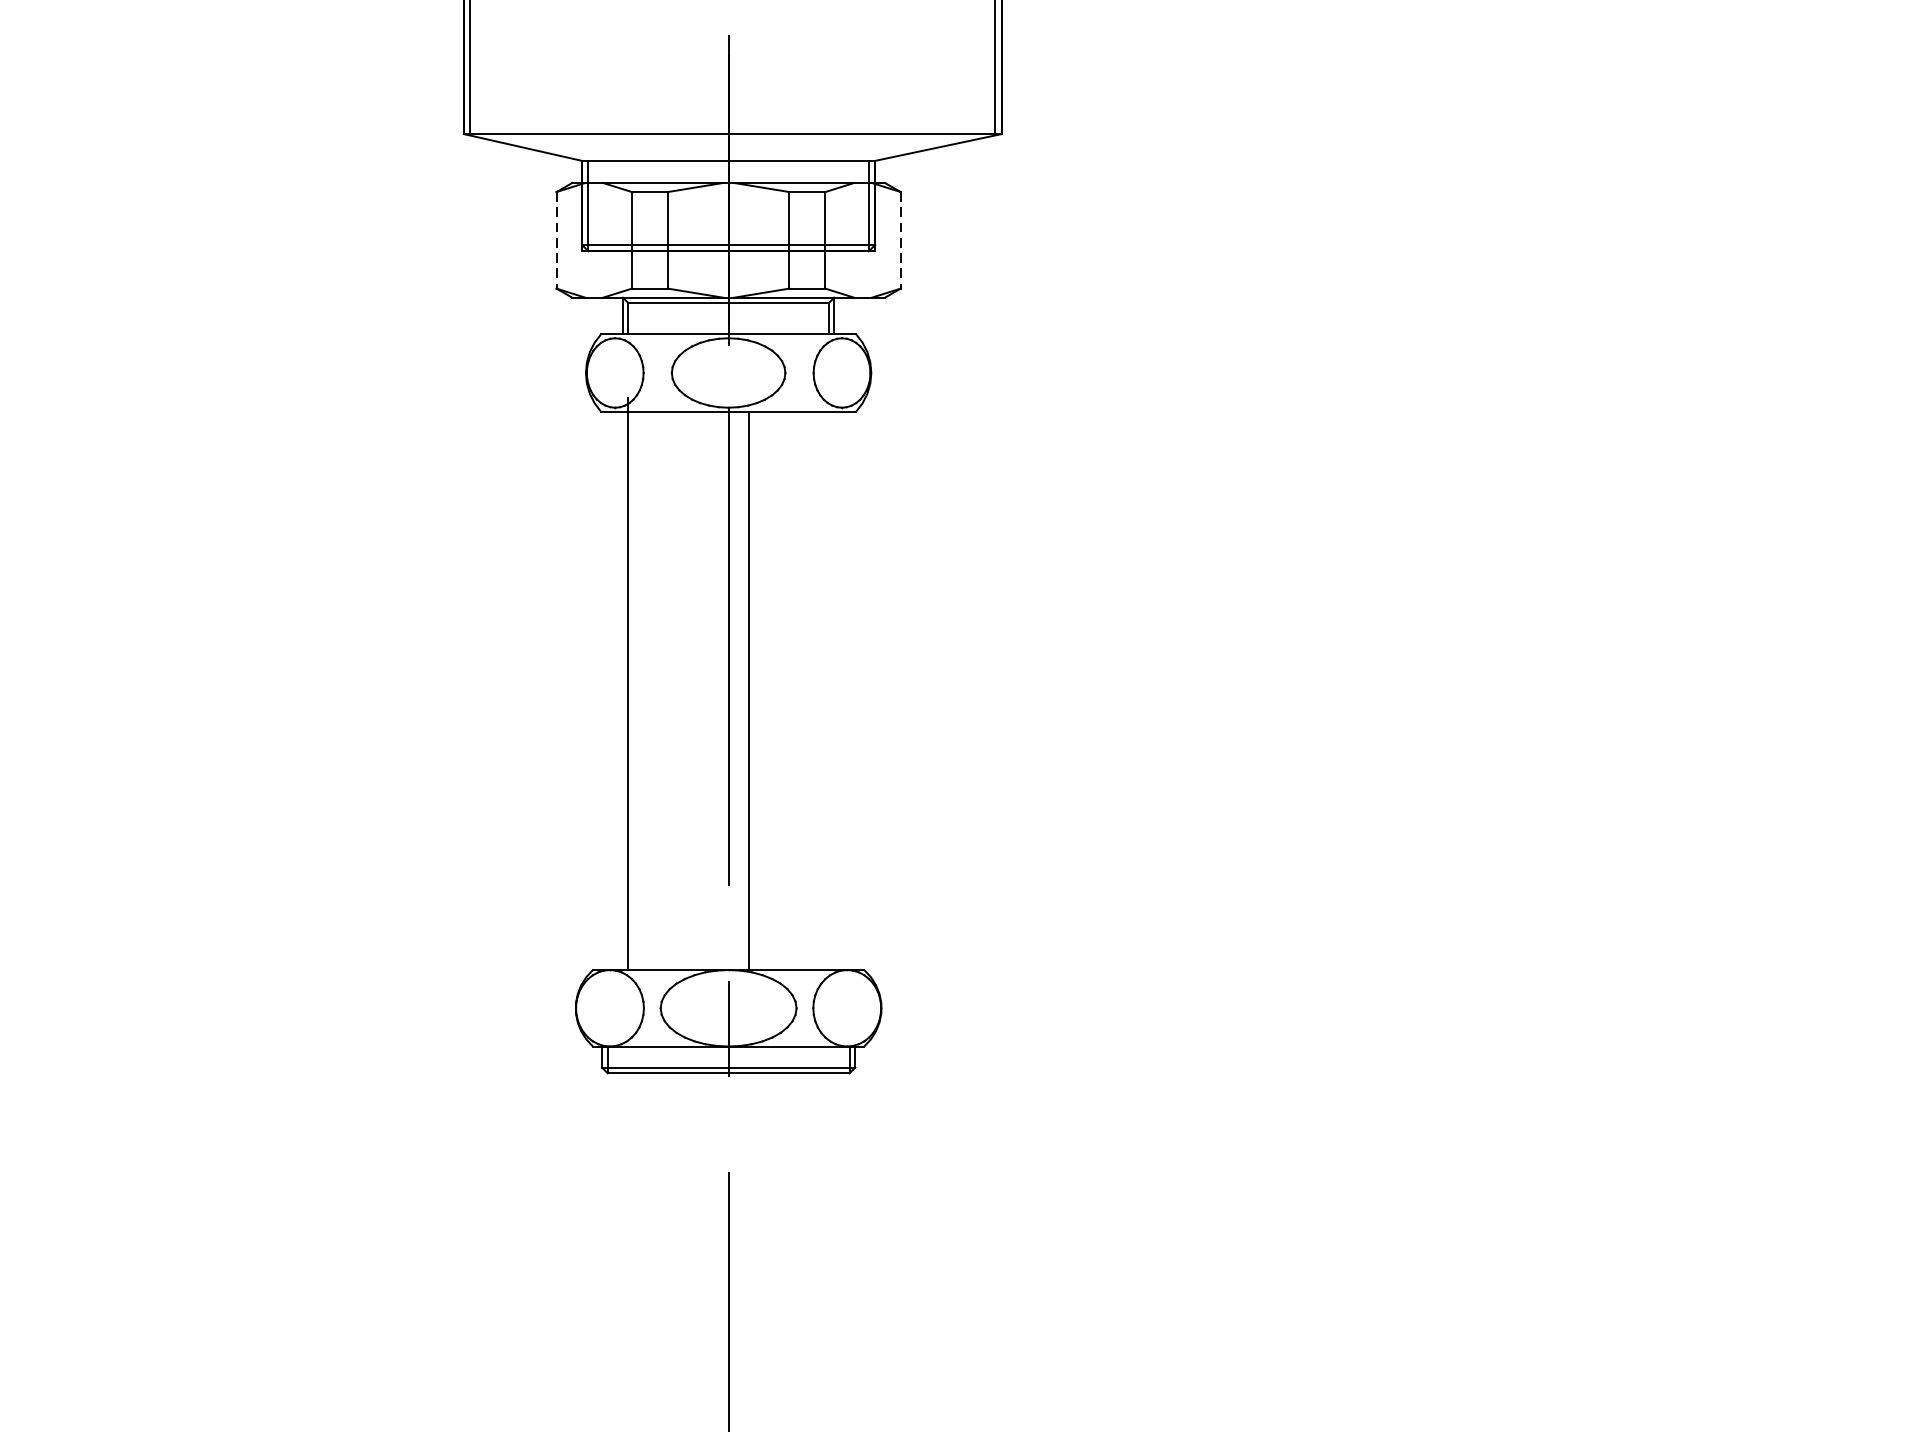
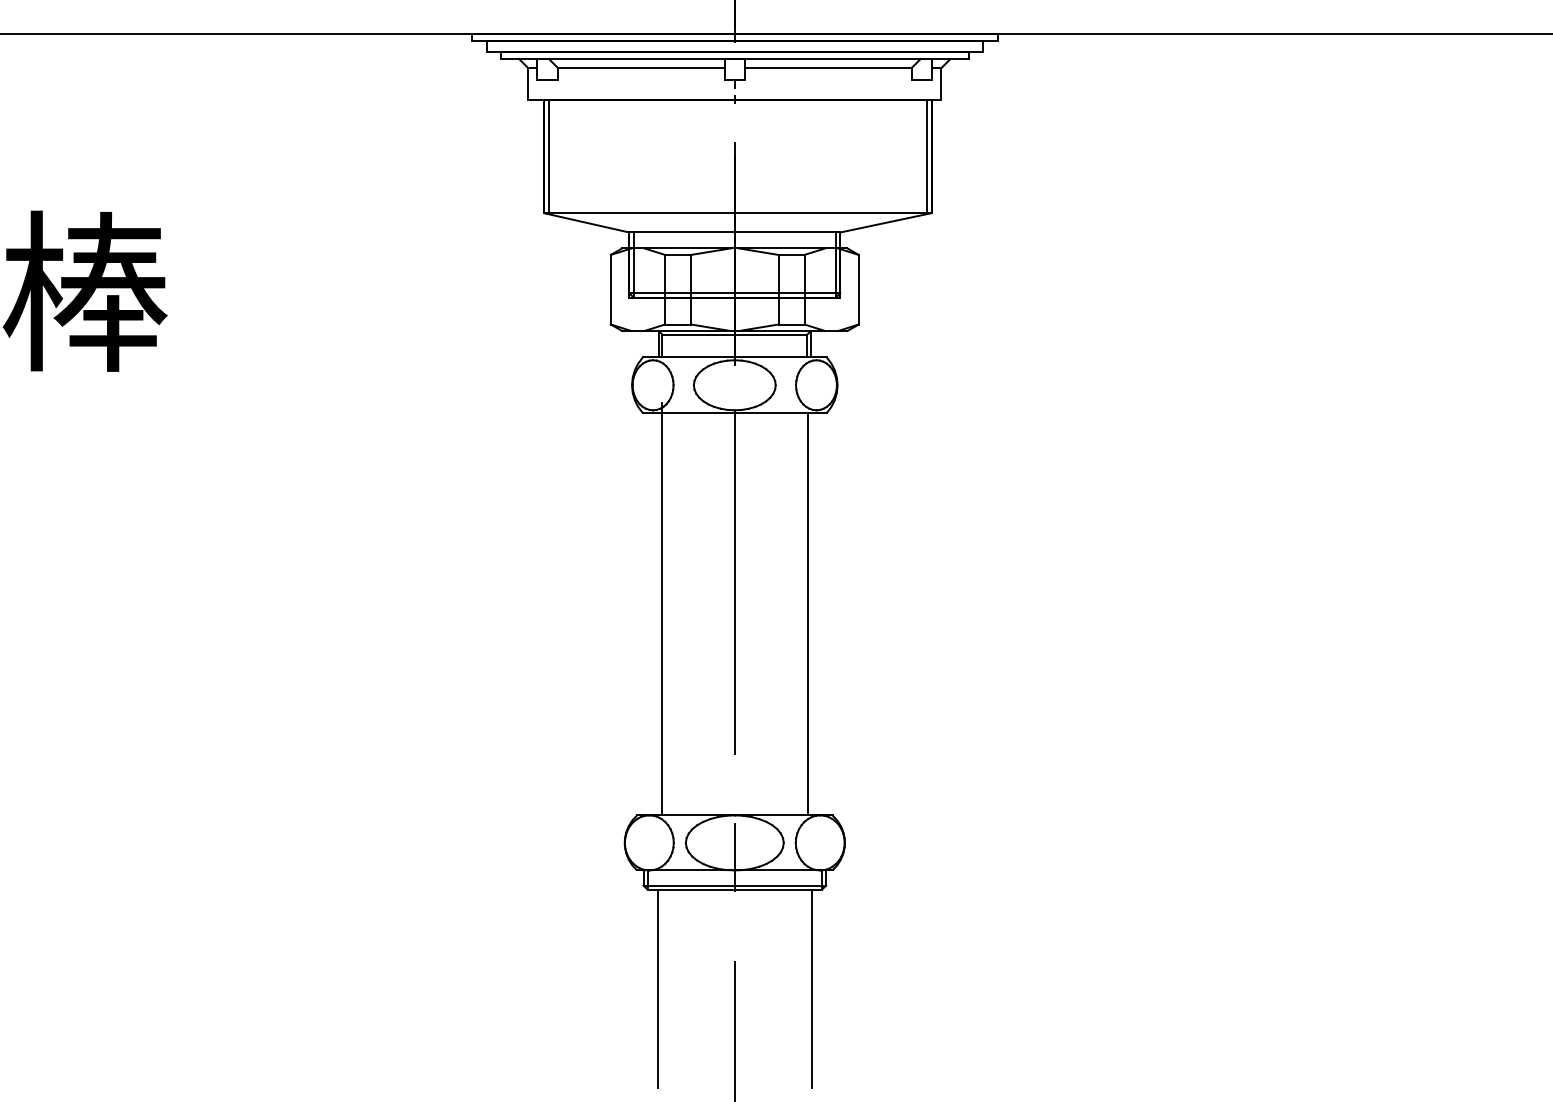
line: (556, 241) -> (610, 290), dashed -> solid
line: (900, 241) -> (858, 290), dashed -> solid
line: (749, 691) -> (807, 614), moved
line: (621, 1210) -> (657, 988), added
line: (835, 1210) -> (811, 988), added

